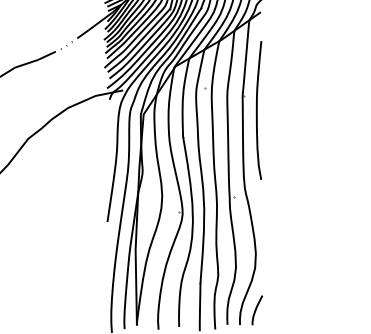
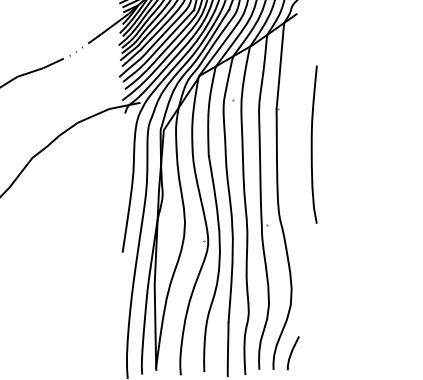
curve: (257, 110) -> (312, 144), moved

